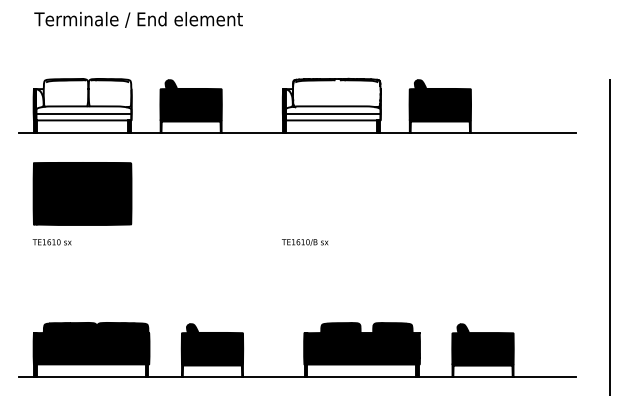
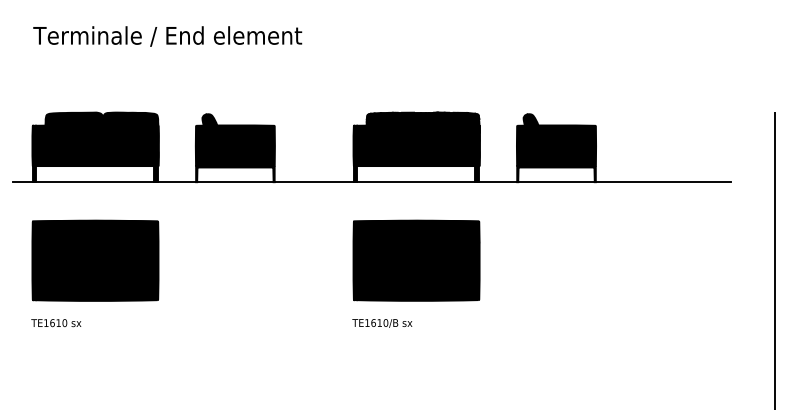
fill: (82, 99) -> (95, 139), added
fill: (331, 99) -> (416, 139), added
part: (331, 193) -> (416, 260), added

